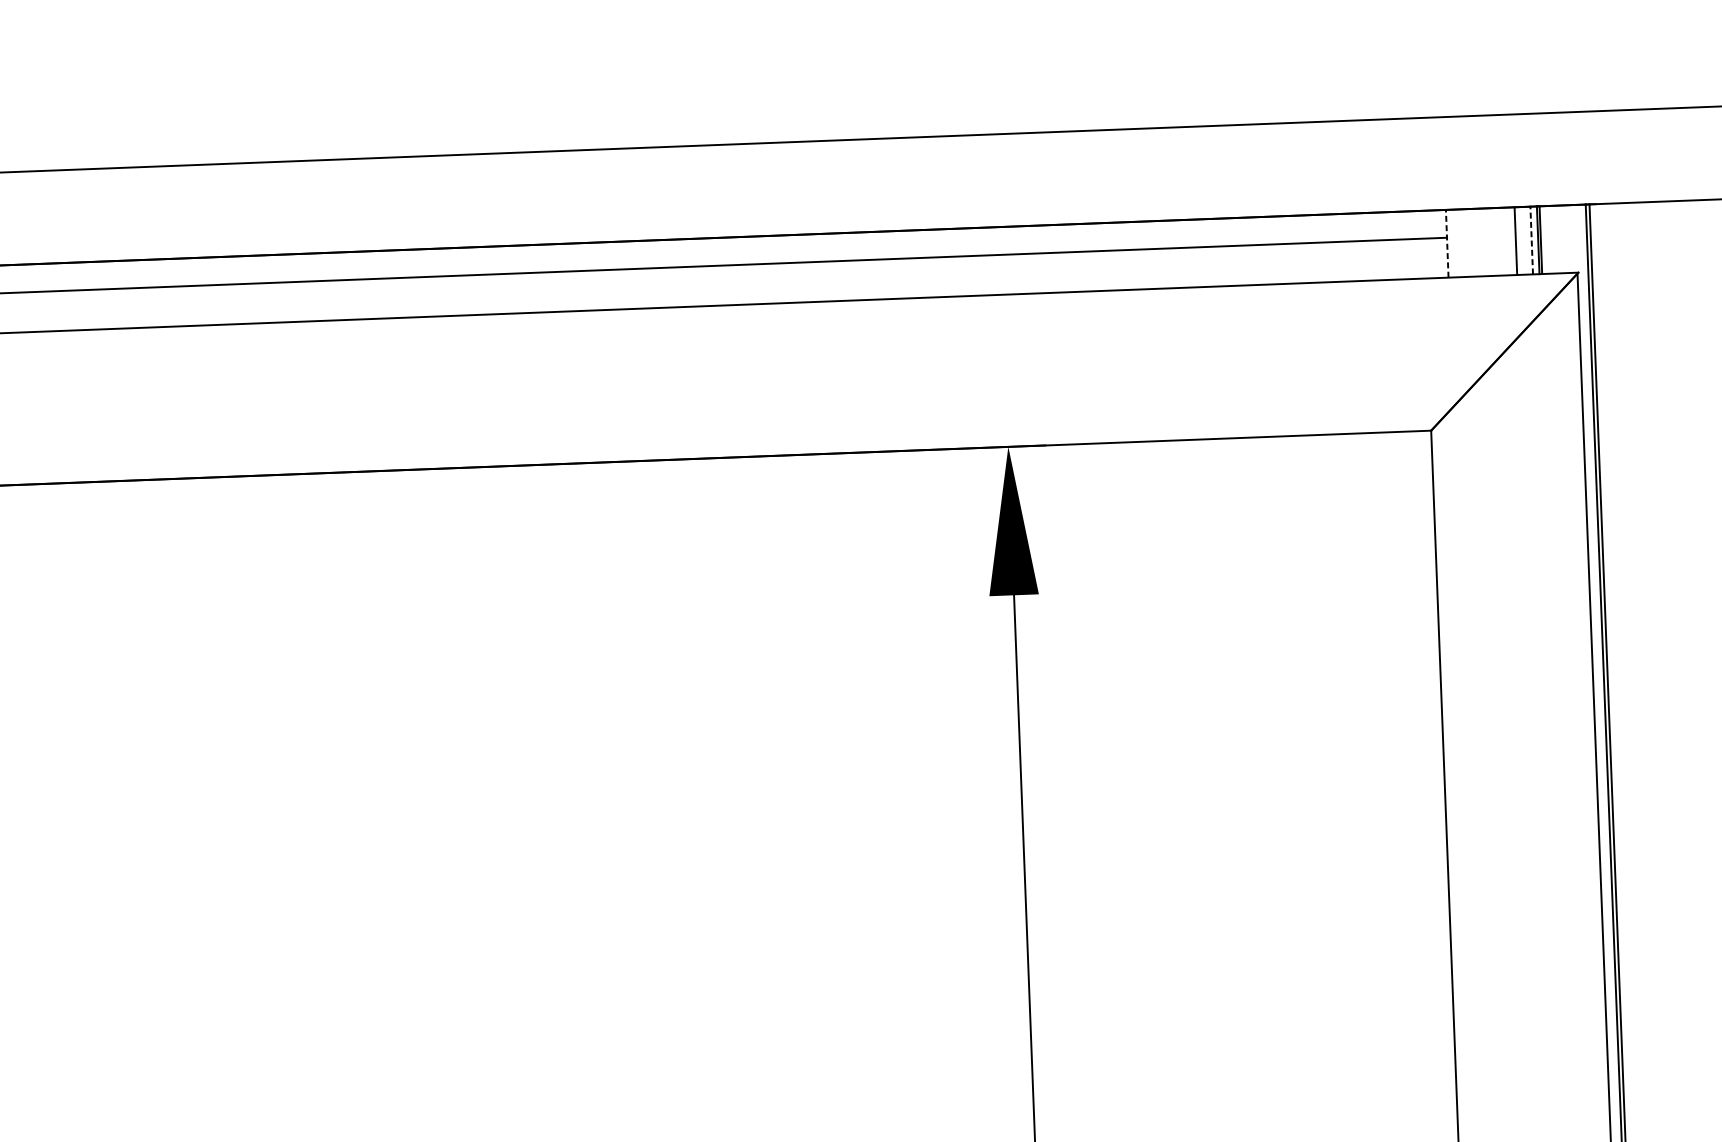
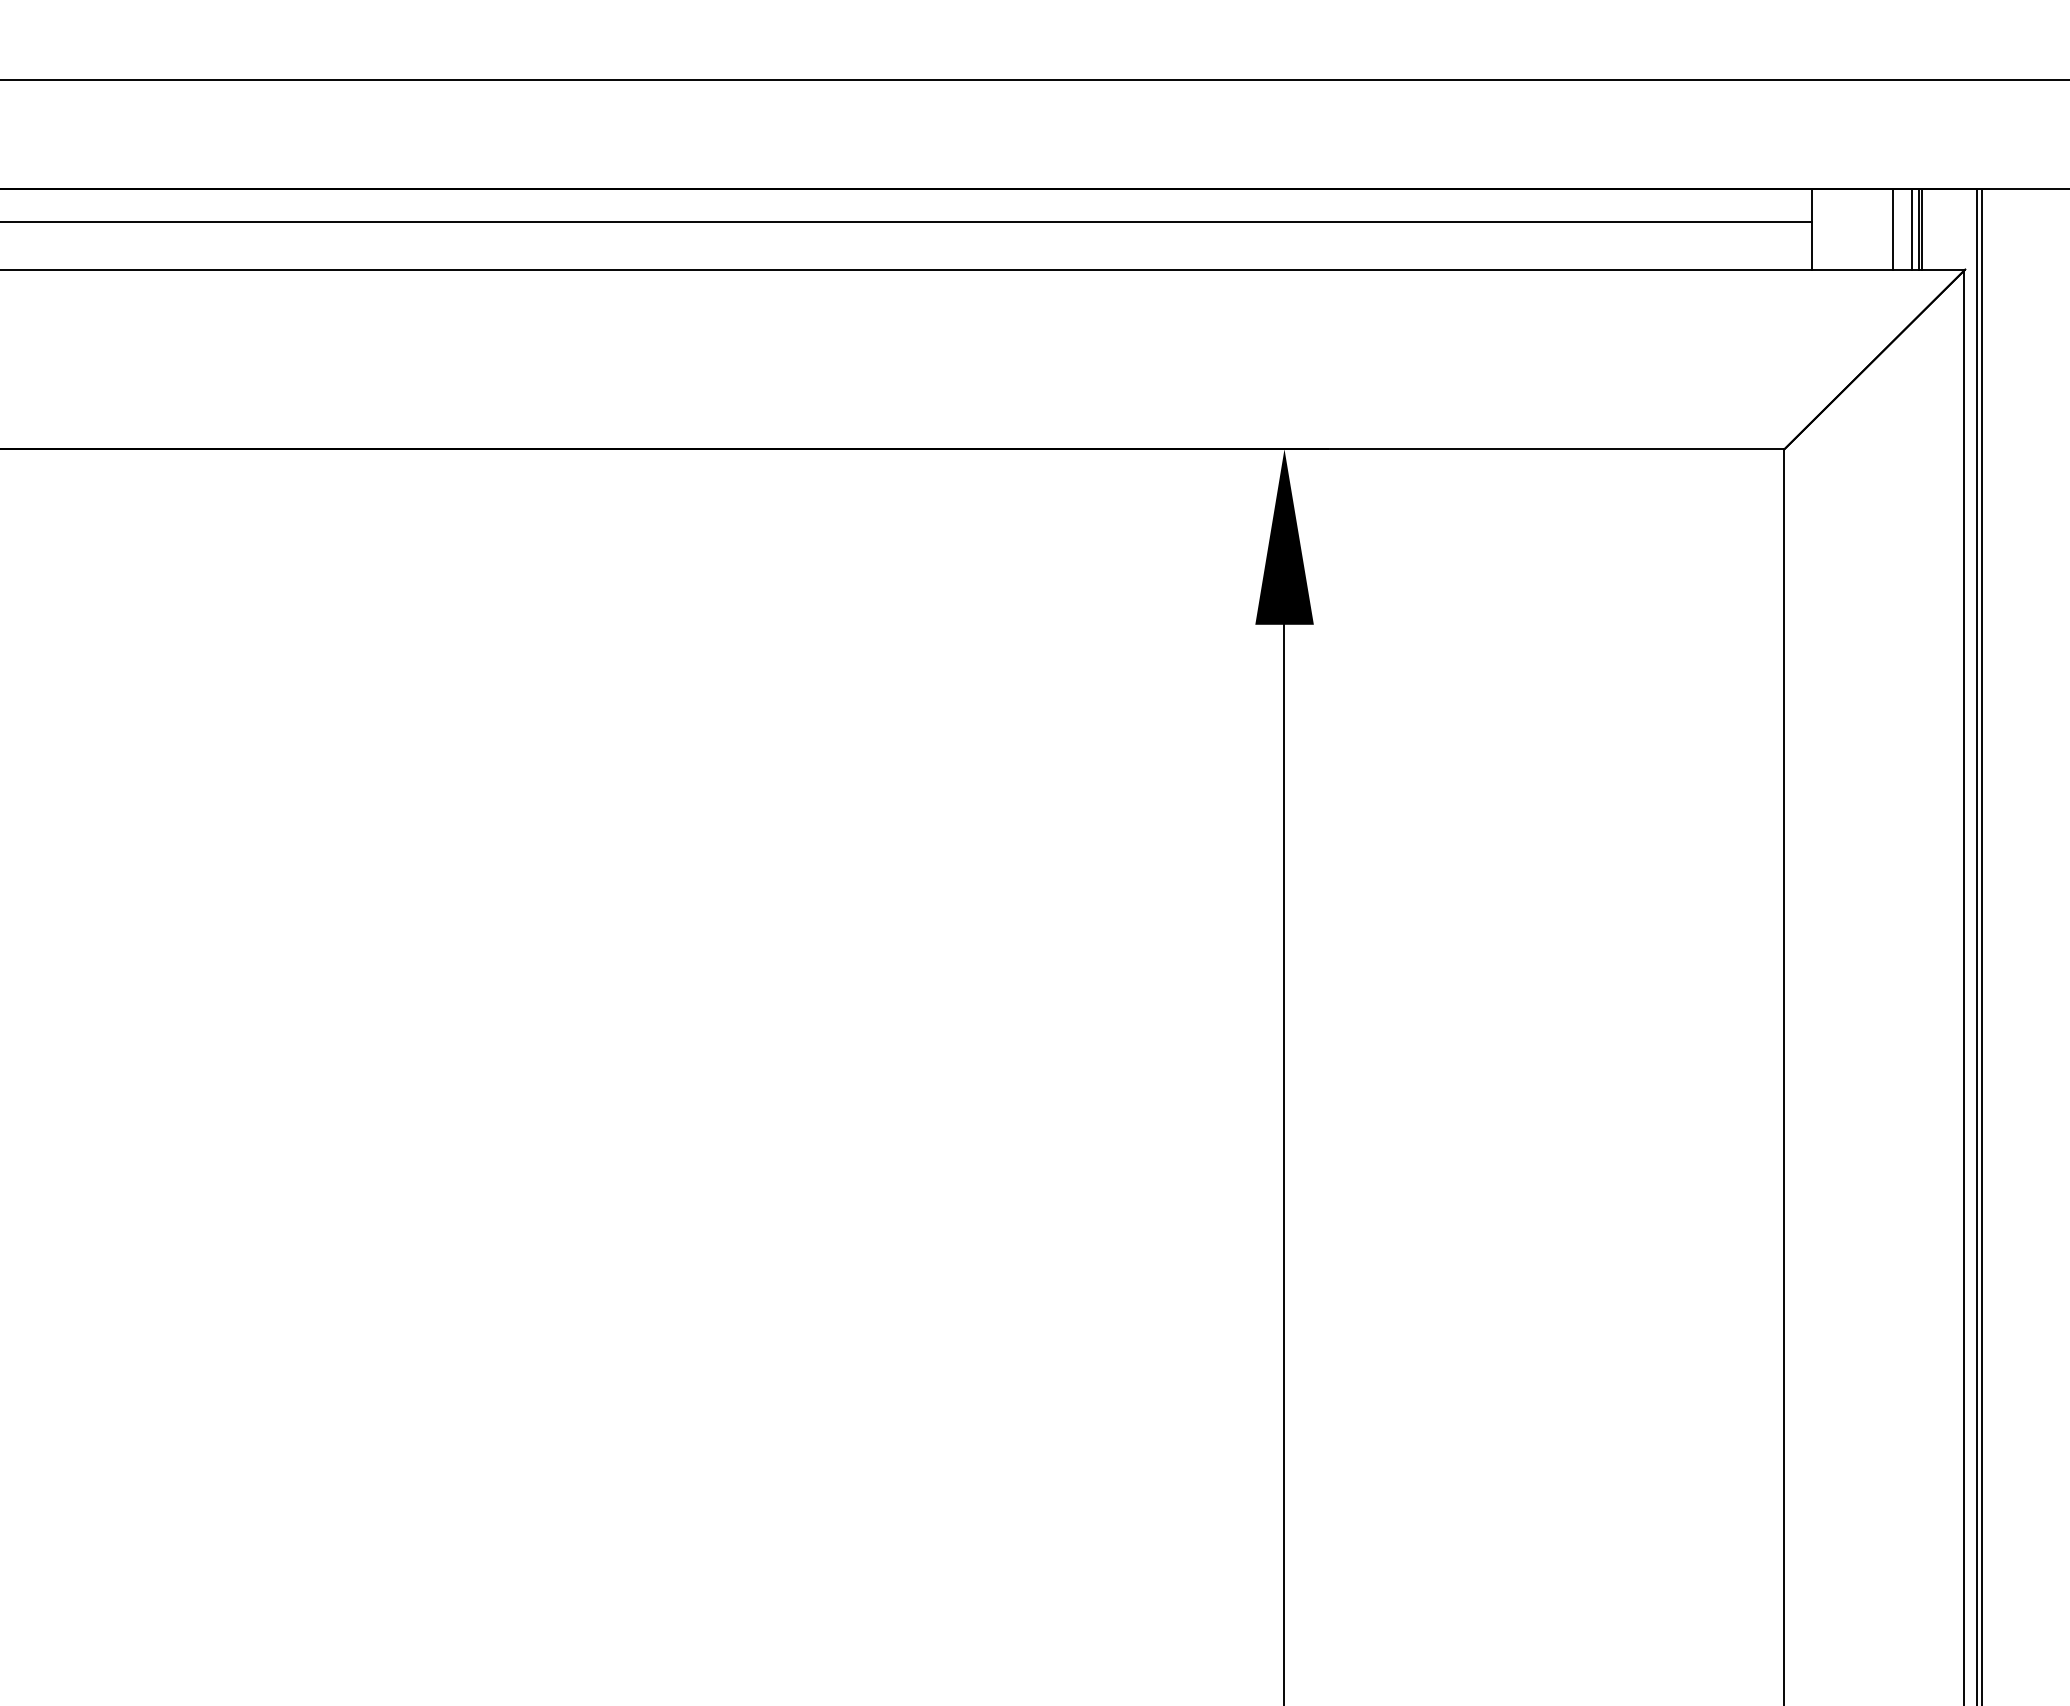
line: (1531, 240) -> (1911, 229), dashed -> solid
line: (1446, 243) -> (1811, 229), dashed -> solid

